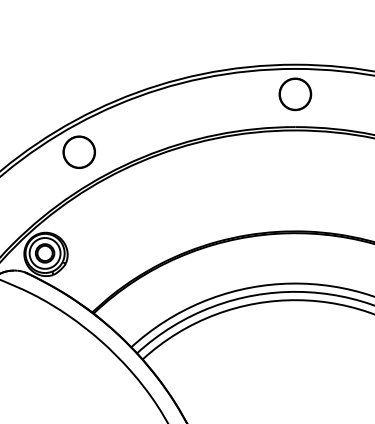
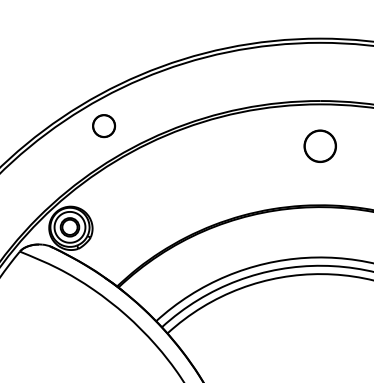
part: (295, 94) -> (320, 146), moved
circle: (78, 151) -> (103, 125), size x0.7

